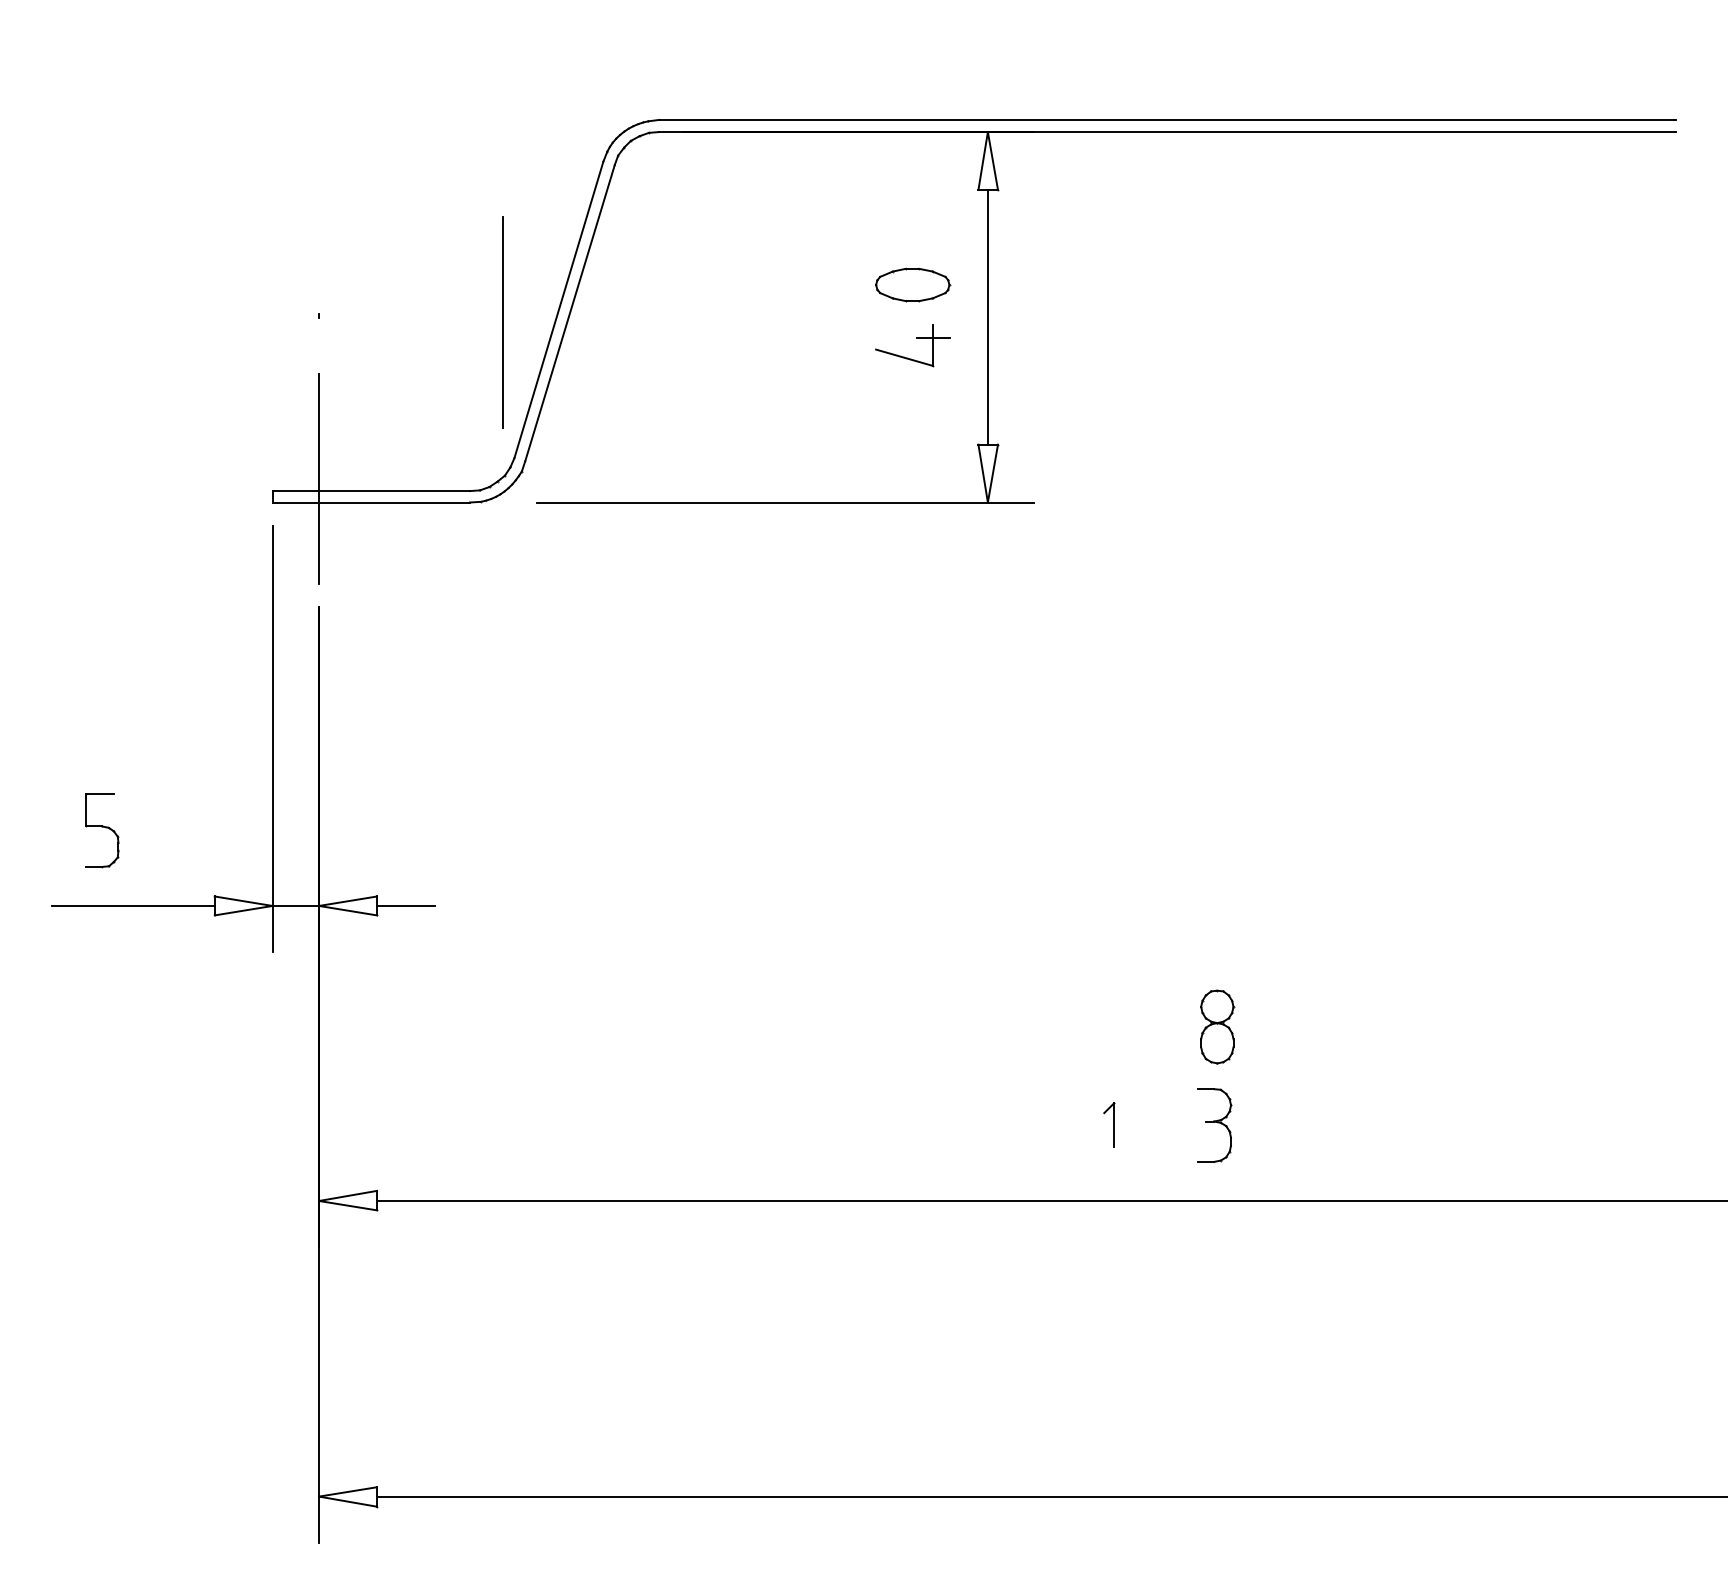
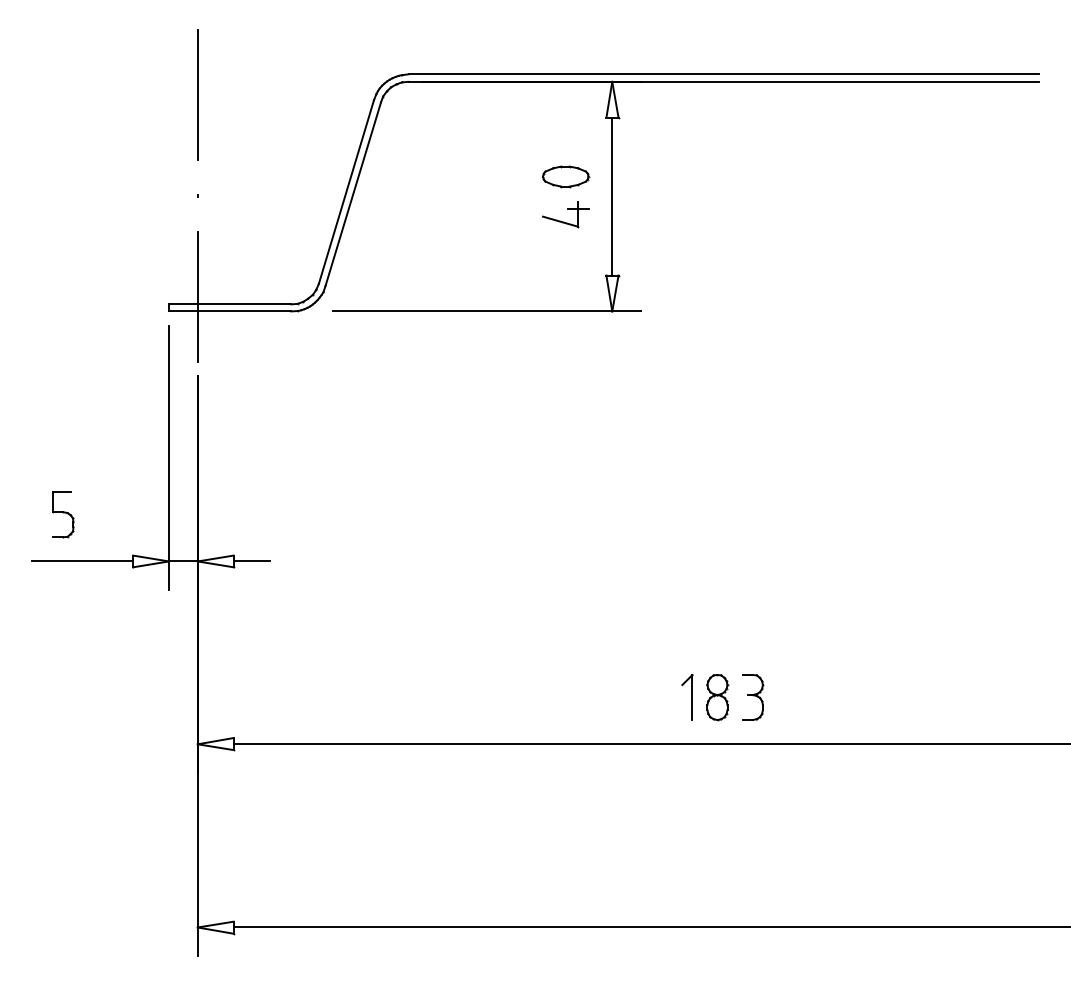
line: (502, 321) -> (197, 94), moved
part: (1217, 1027) -> (717, 697), moved
part: (1109, 1123) -> (687, 696), size x1.67

